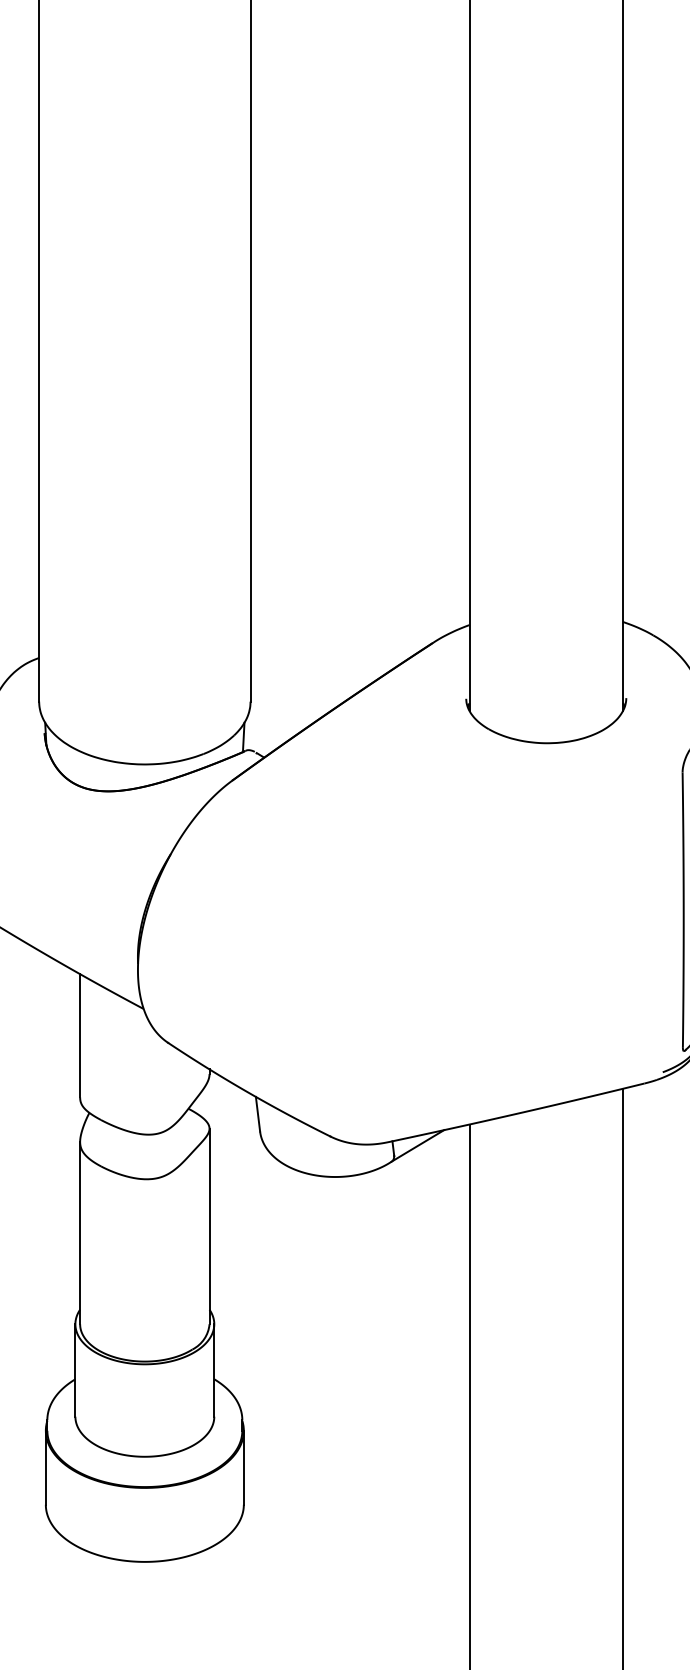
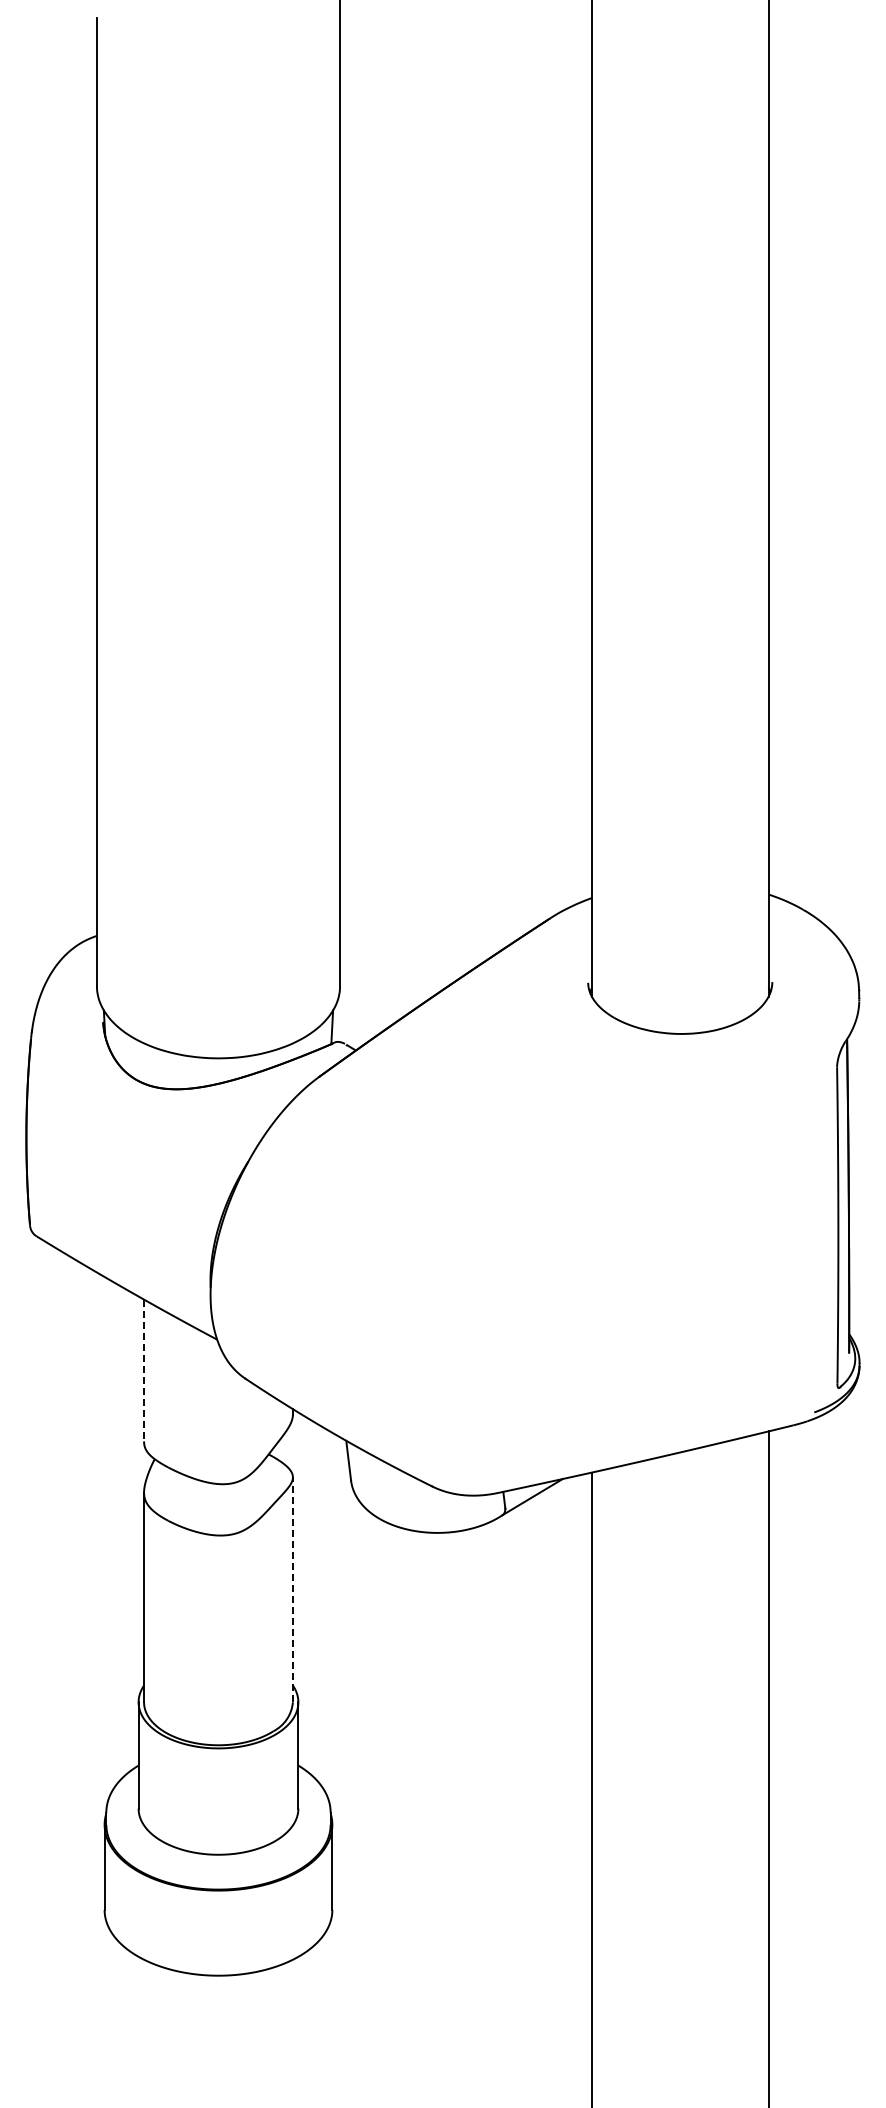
line: (80, 1035) -> (144, 1370), solid -> dashed
line: (209, 1226) -> (292, 1589), solid -> dashed

